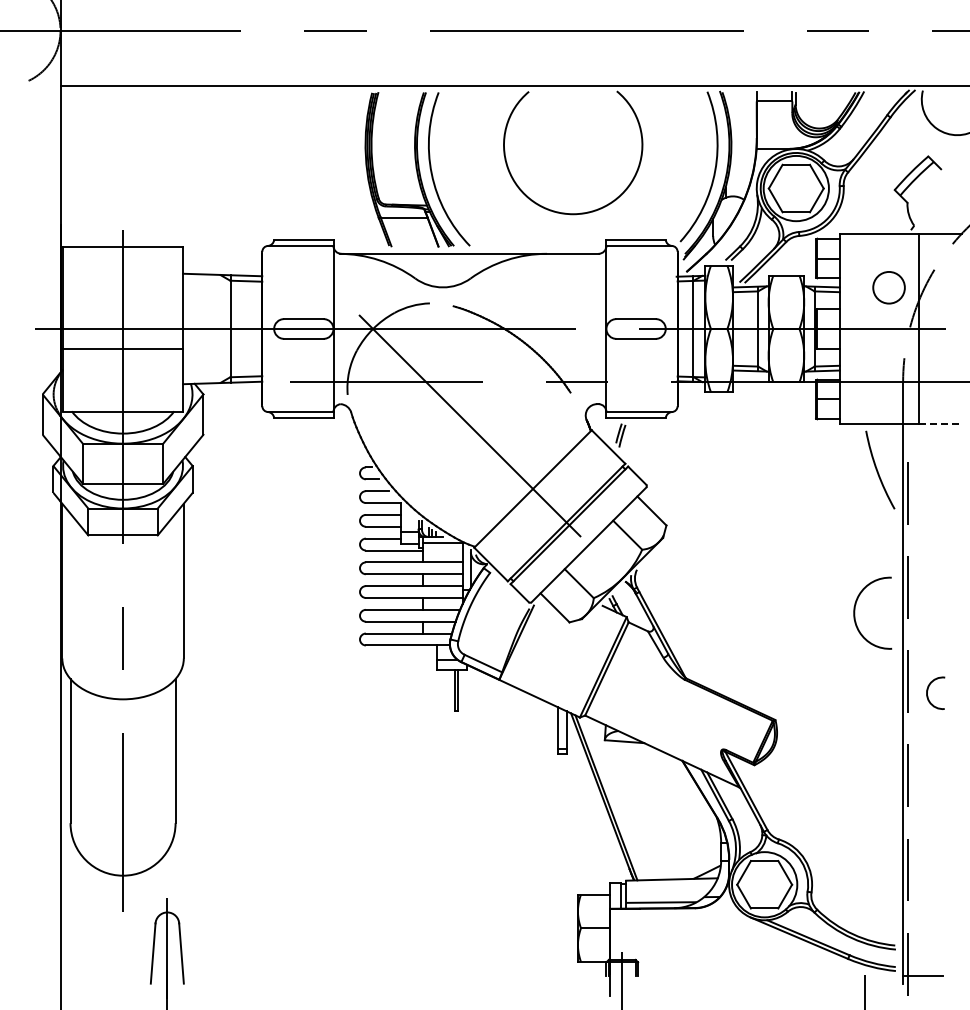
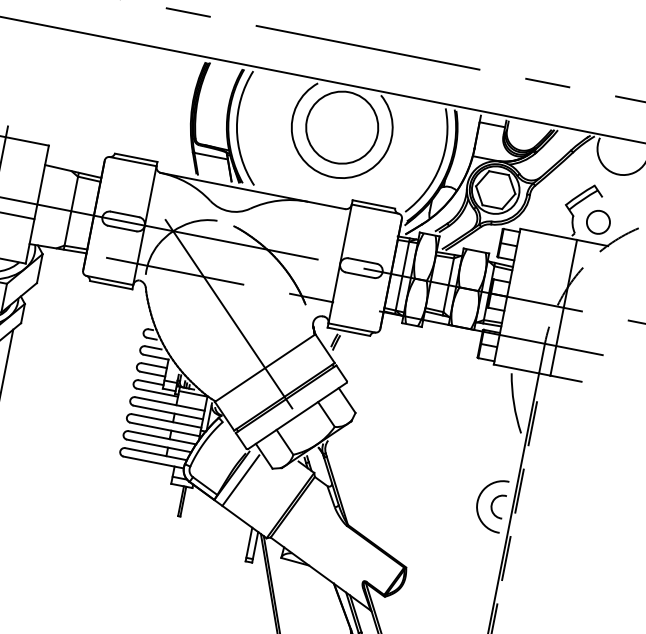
circle: (572, 144) -> (341, 127), added
circle: (888, 287) -> (598, 222), moved
line: (940, 423) -> (565, 378), dashed -> solid
line: (529, 646) -> (240, 480), added
arc: (928, 690) -> (493, 503), moved

